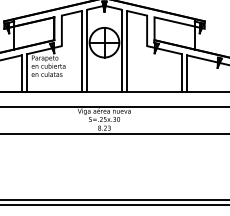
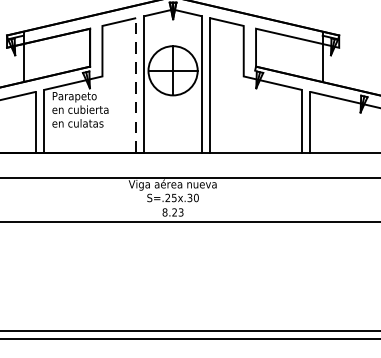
line: (82, 51) -> (136, 85), solid -> dashed

